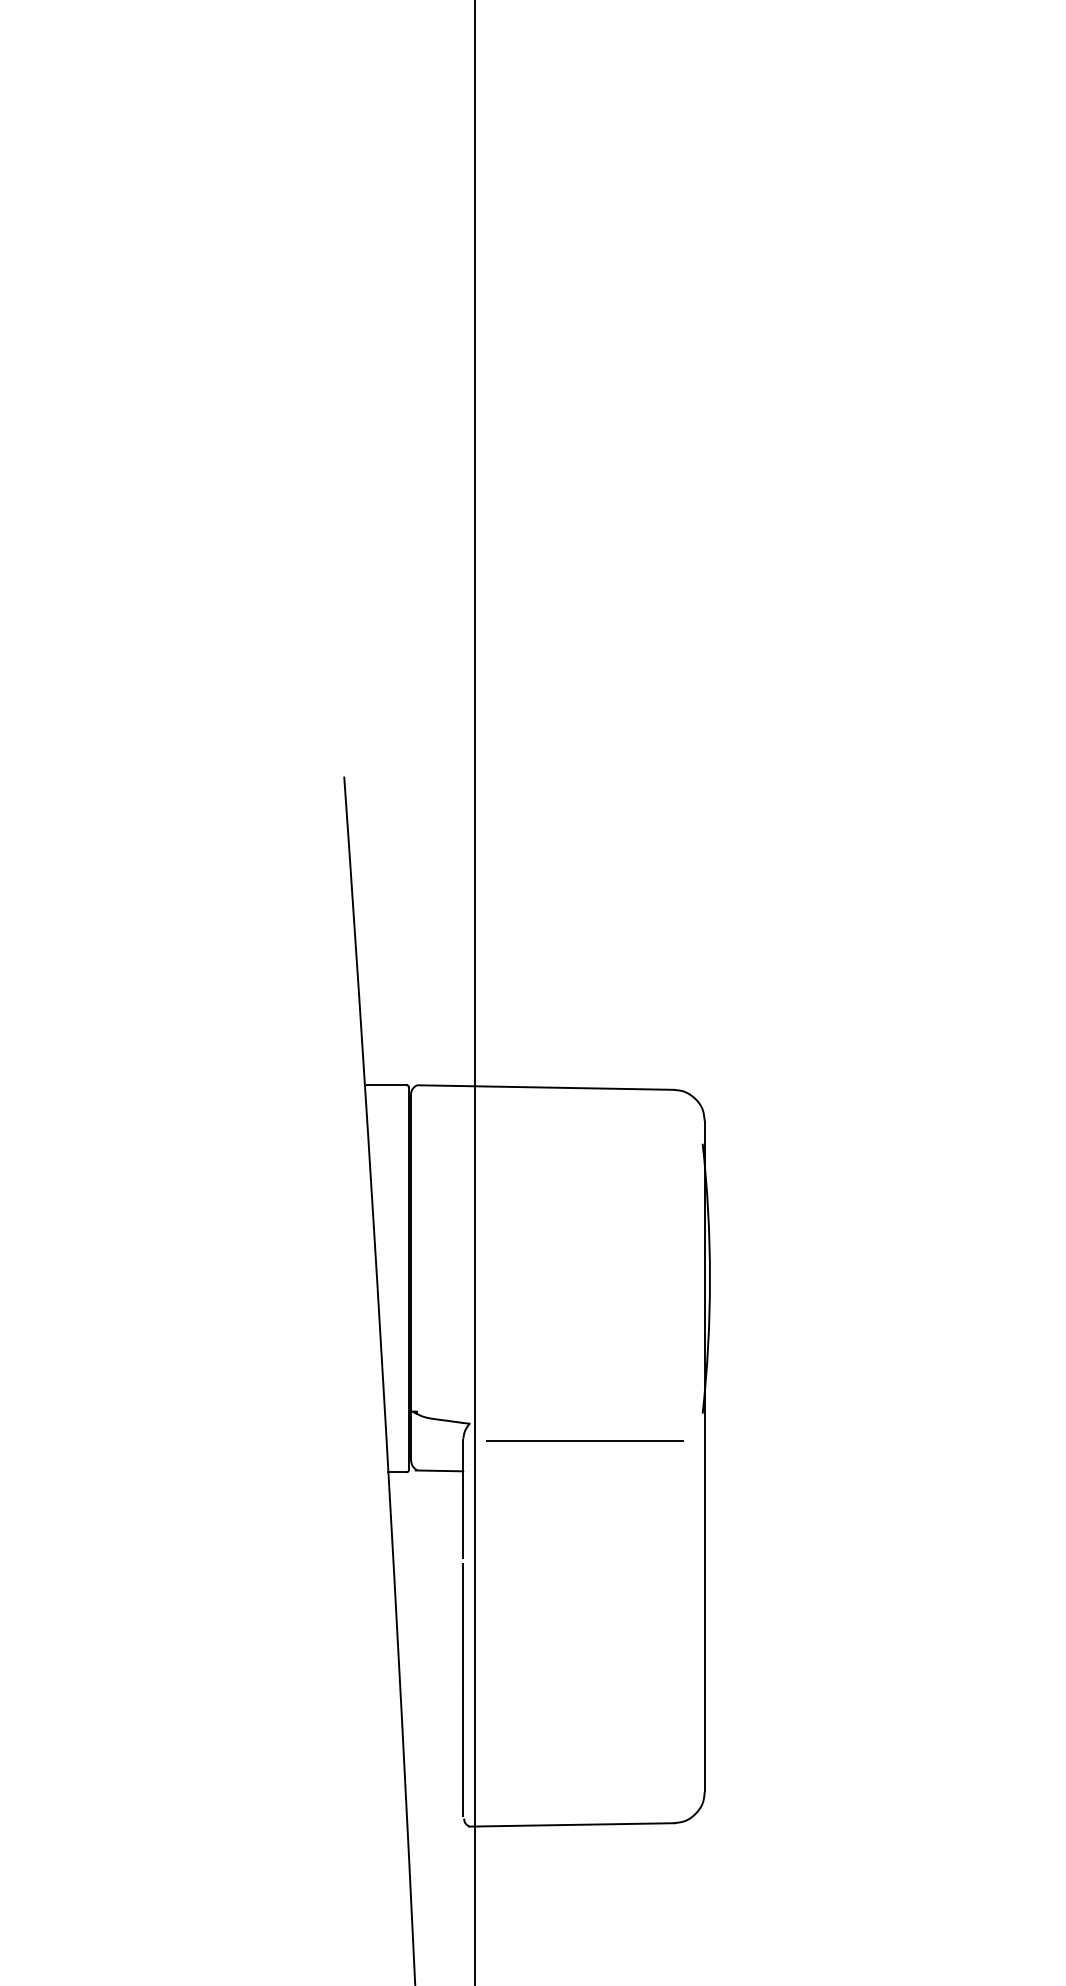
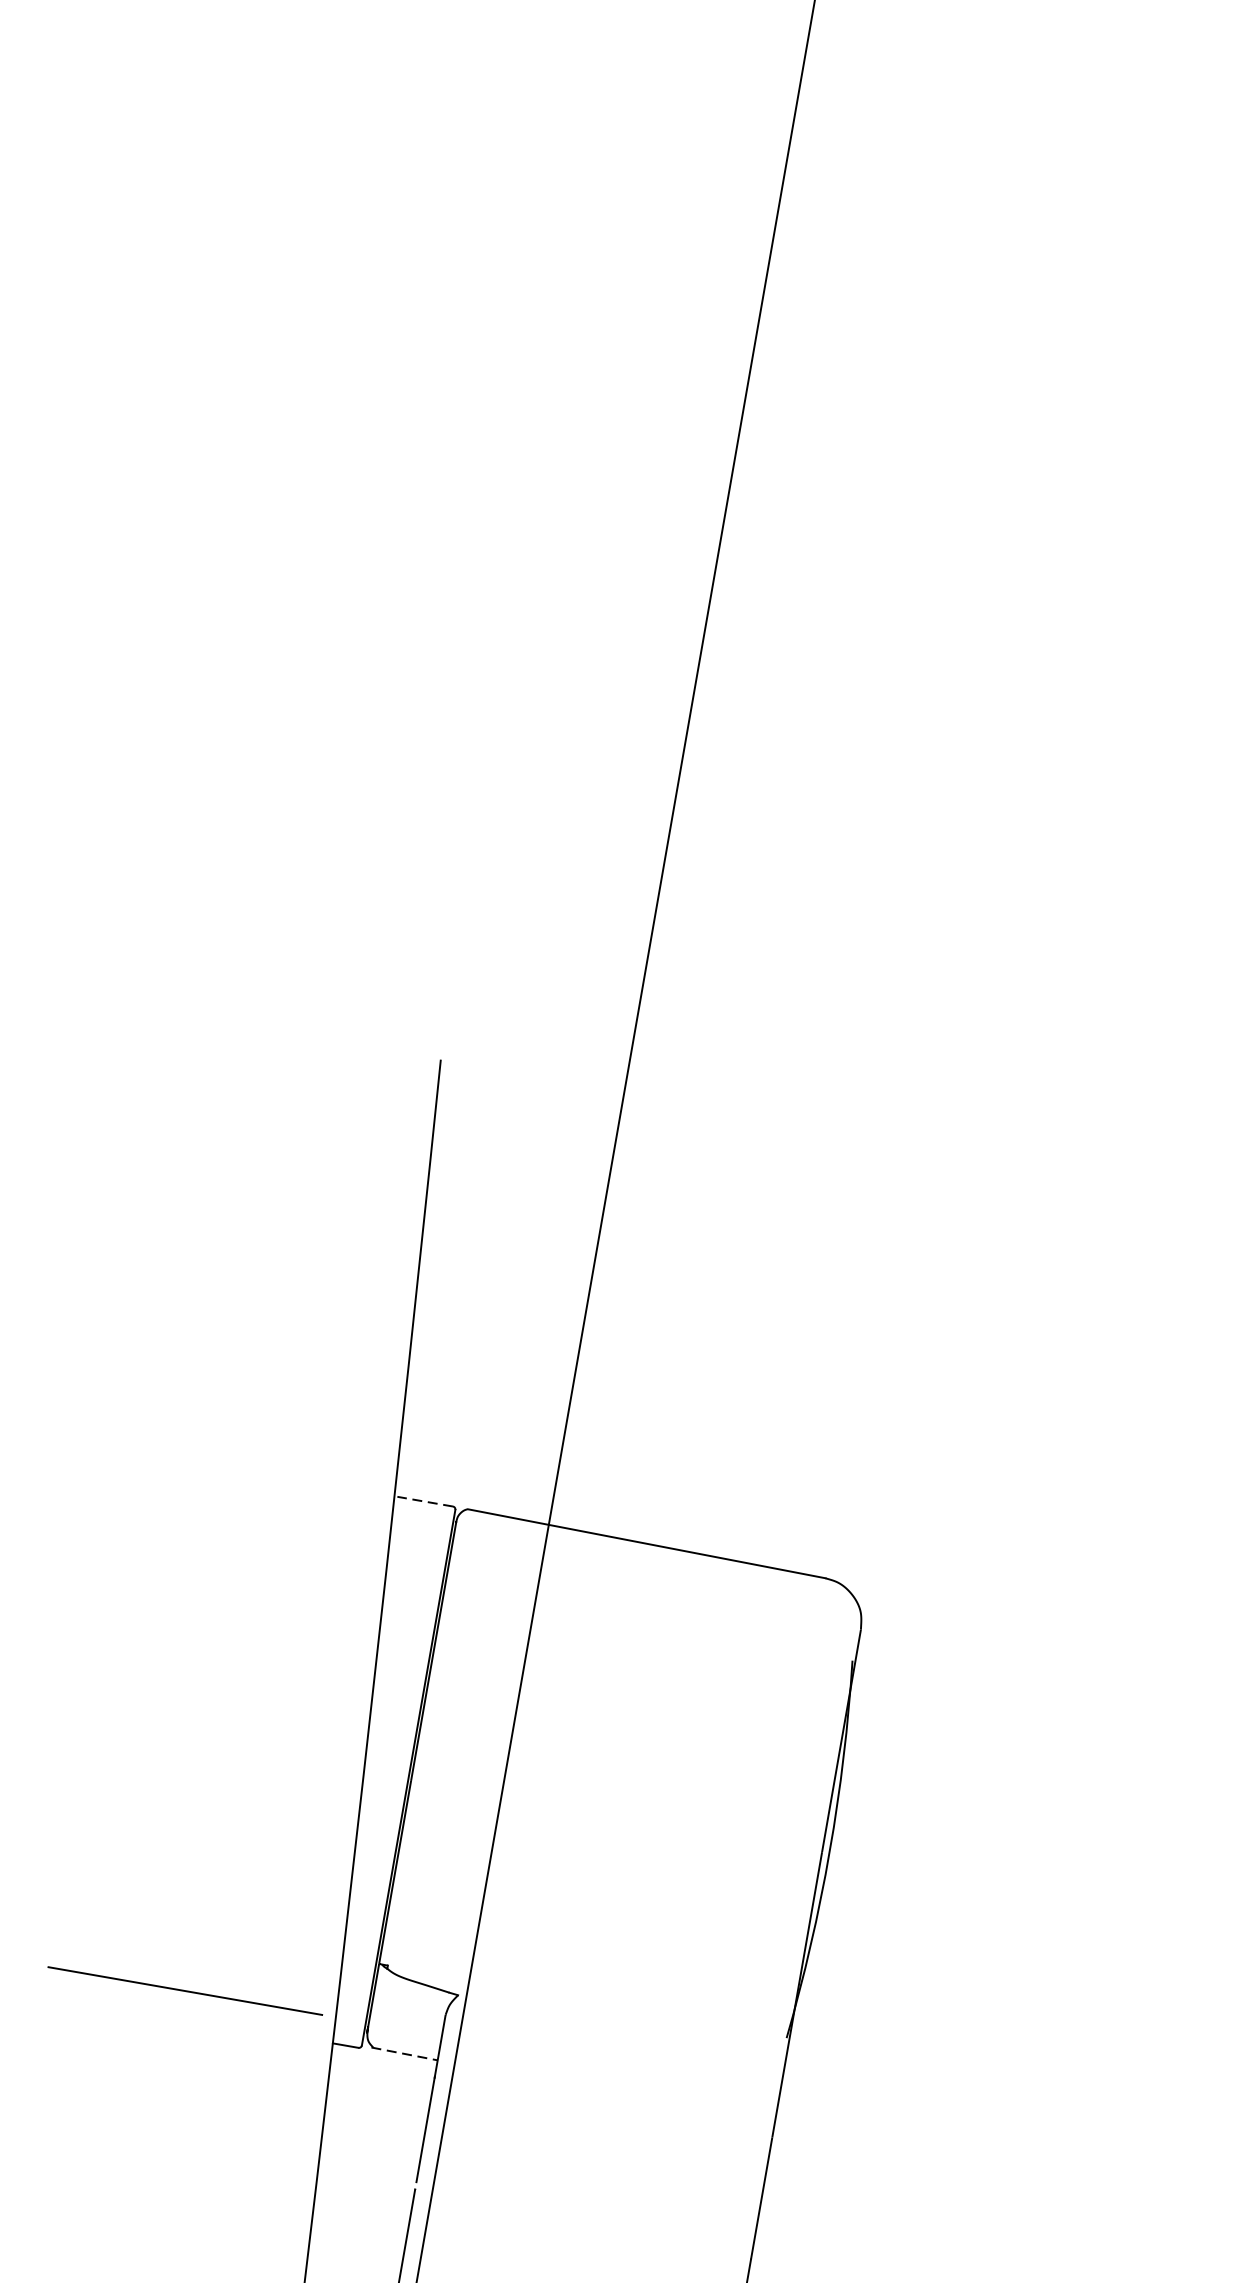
line: (386, 1085) -> (424, 1502), solid -> dashed
line: (584, 1440) -> (185, 1990), moved
line: (439, 1470) -> (404, 2053), solid -> dashed

